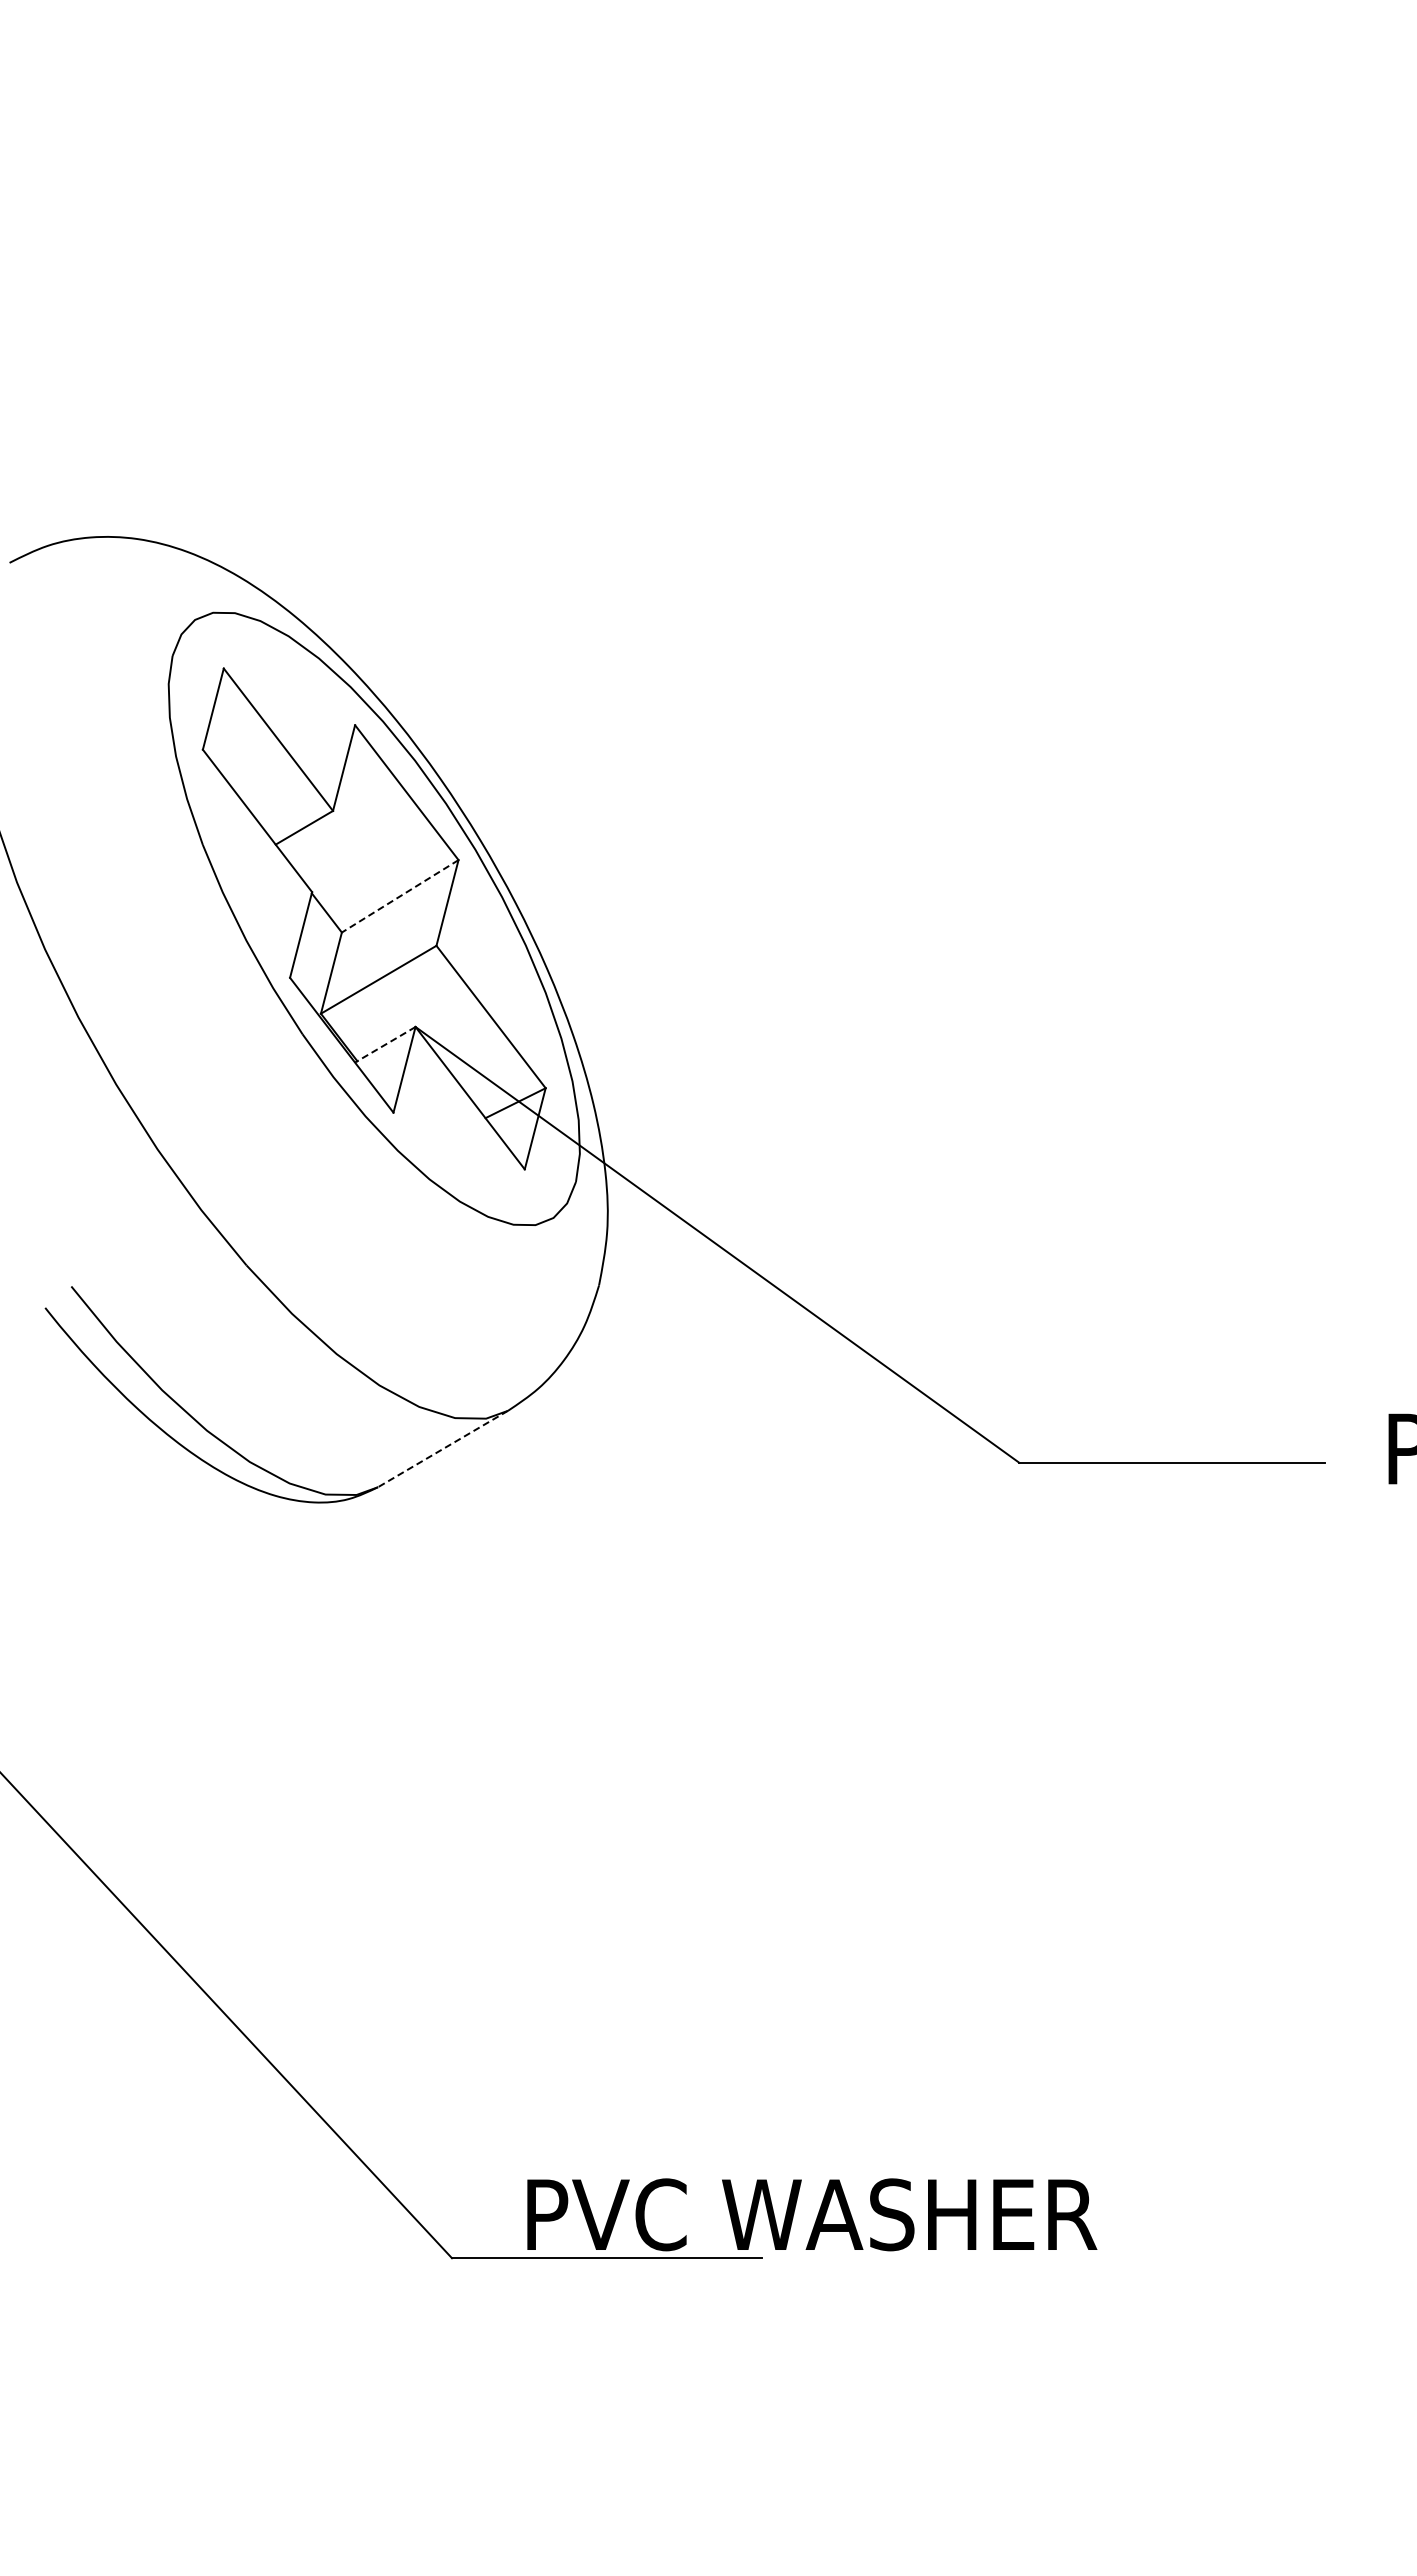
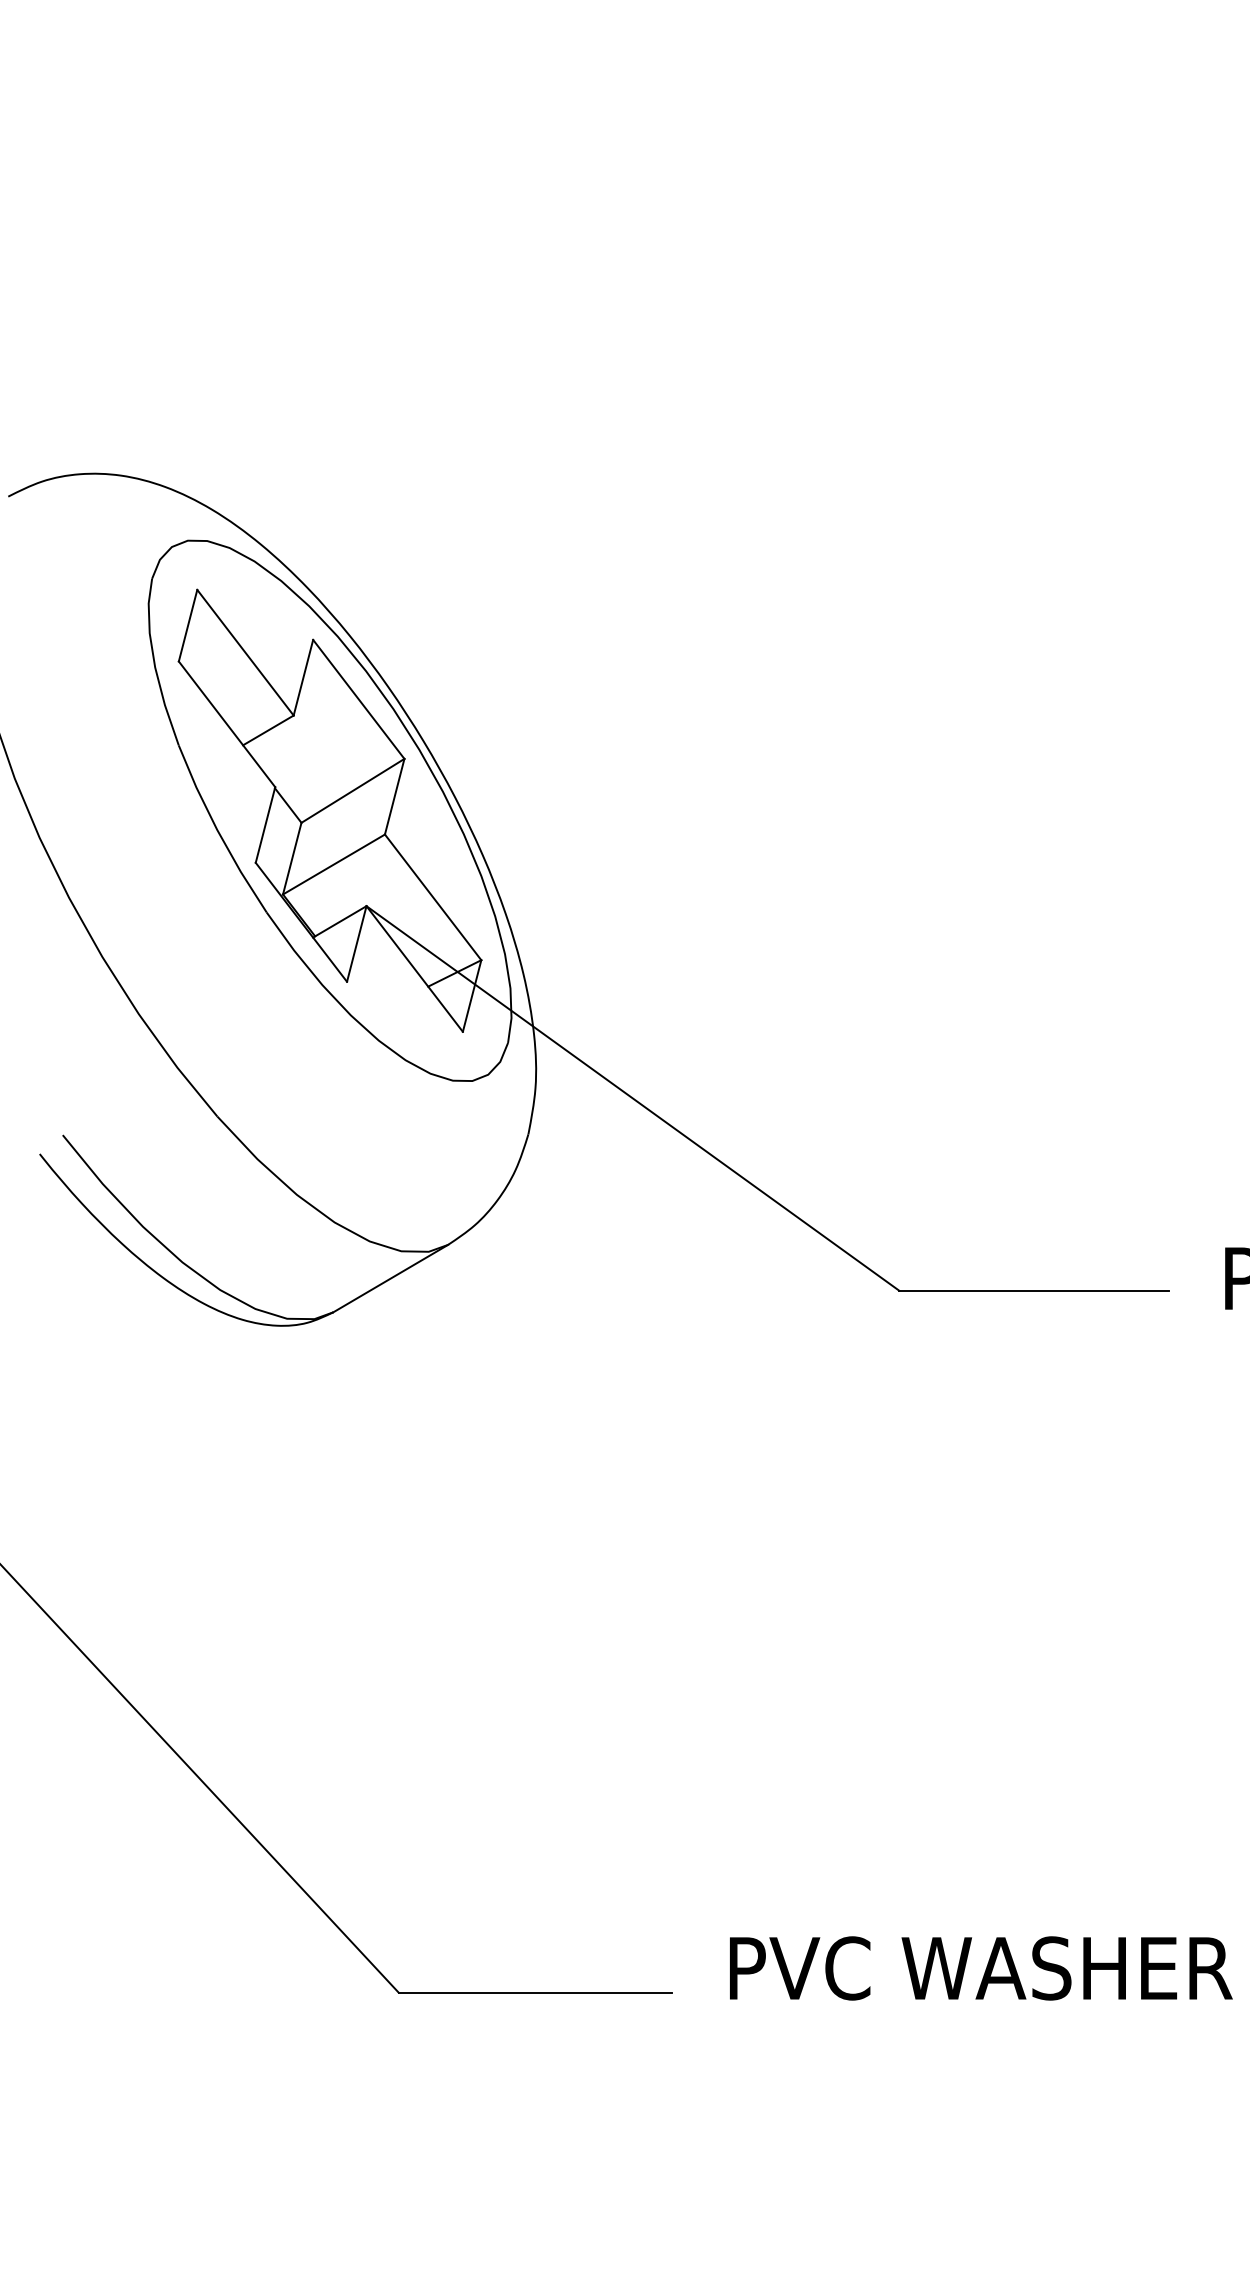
line: (400, 896) -> (353, 791), dashed -> solid
line: (384, 1045) -> (339, 922), dashed -> solid
line: (442, 1449) -> (390, 1279), dashed -> solid
text: (812, 2214) -> (981, 1968), moved

